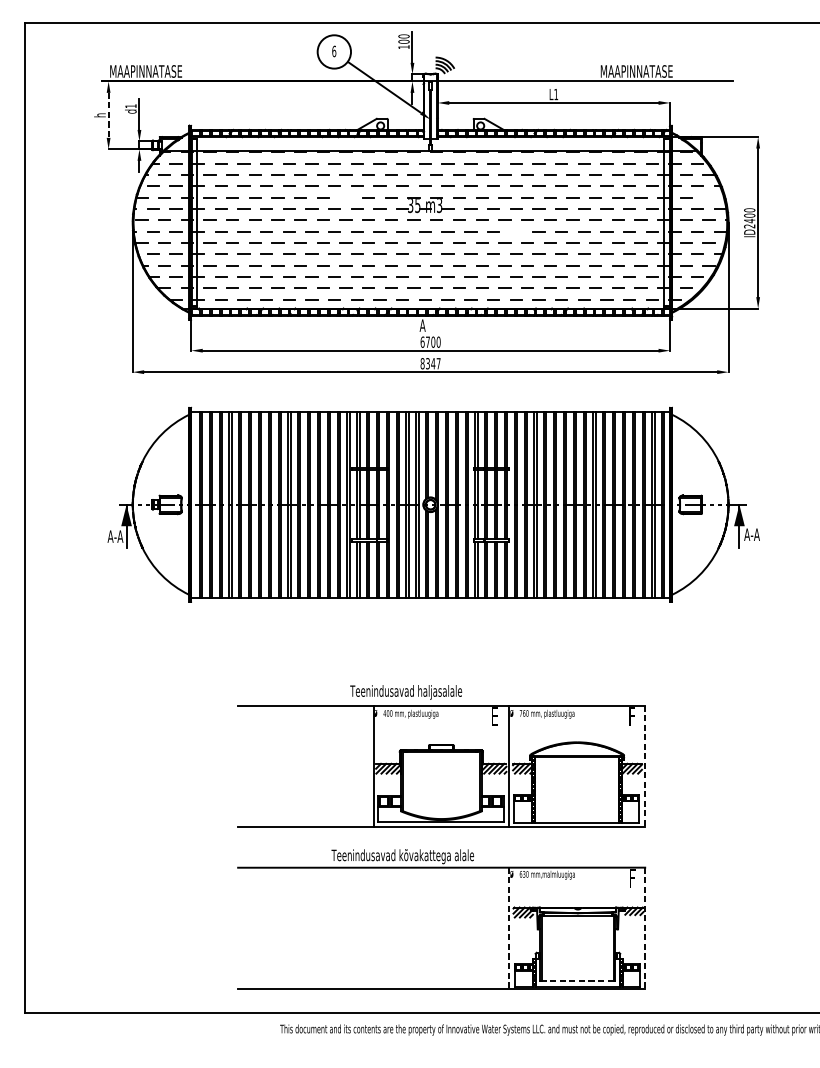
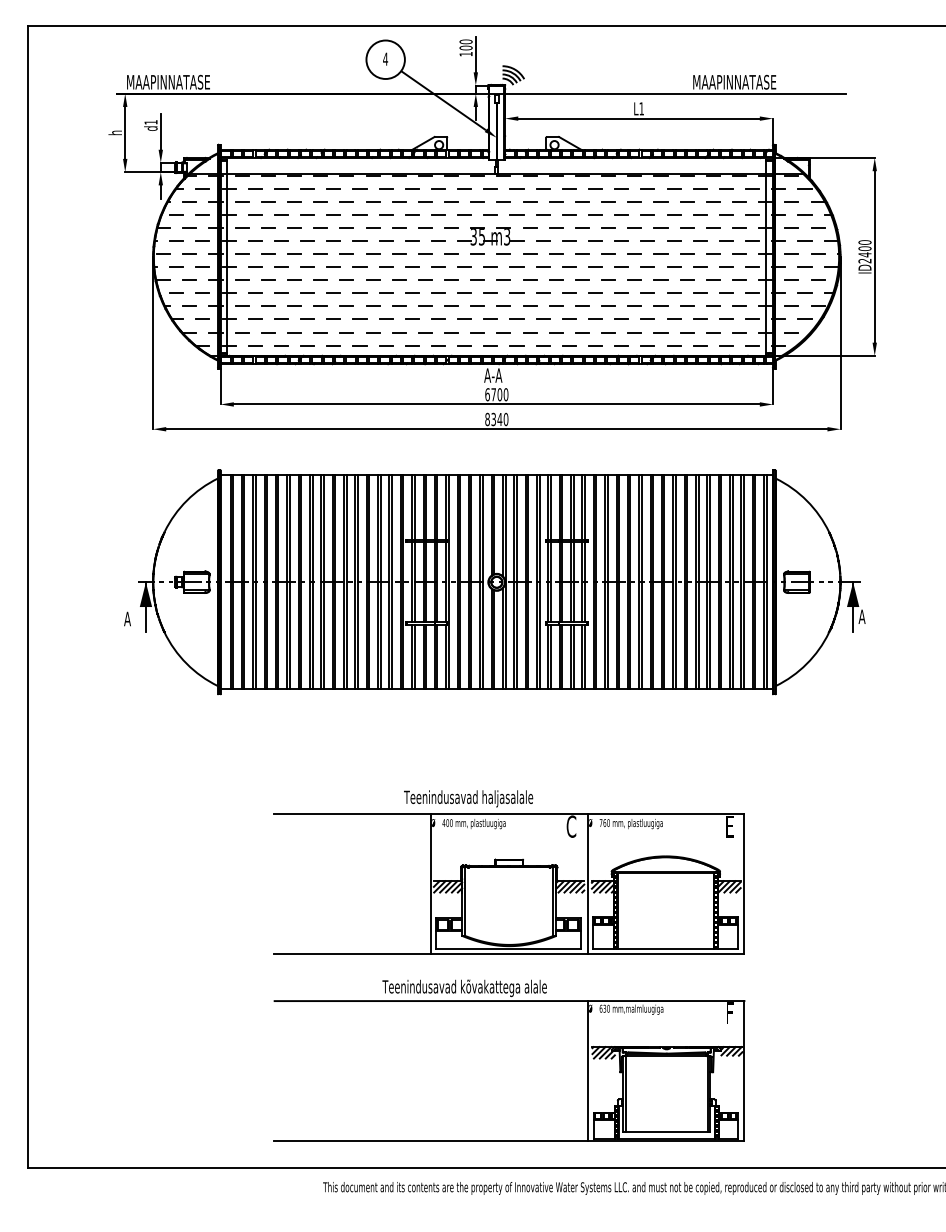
text: (334, 50) -> (385, 58), 6 -> 4
line: (108, 114) -> (125, 132), dashed -> solid
line: (346, 197) -> (399, 227), added
line: (709, 197) -> (818, 227), added
line: (516, 231) -> (595, 266), added
text: (430, 325) -> (496, 375), A -> A-A
text: (438, 363) -> (505, 419), 8347 -> 8340
text: (755, 534) -> (871, 616), A-A -> A
text: (118, 536) -> (136, 618), A-A -> A
text: (495, 716) -> (571, 826), E -> C
text: (633, 716) -> (730, 826), F -> E
line: (645, 766) -> (744, 884), dashed -> solid
line: (509, 928) -> (587, 1071), dashed -> solid
line: (645, 928) -> (744, 1071), dashed -> solid
line: (577, 980) -> (666, 1131), dashed -> solid

